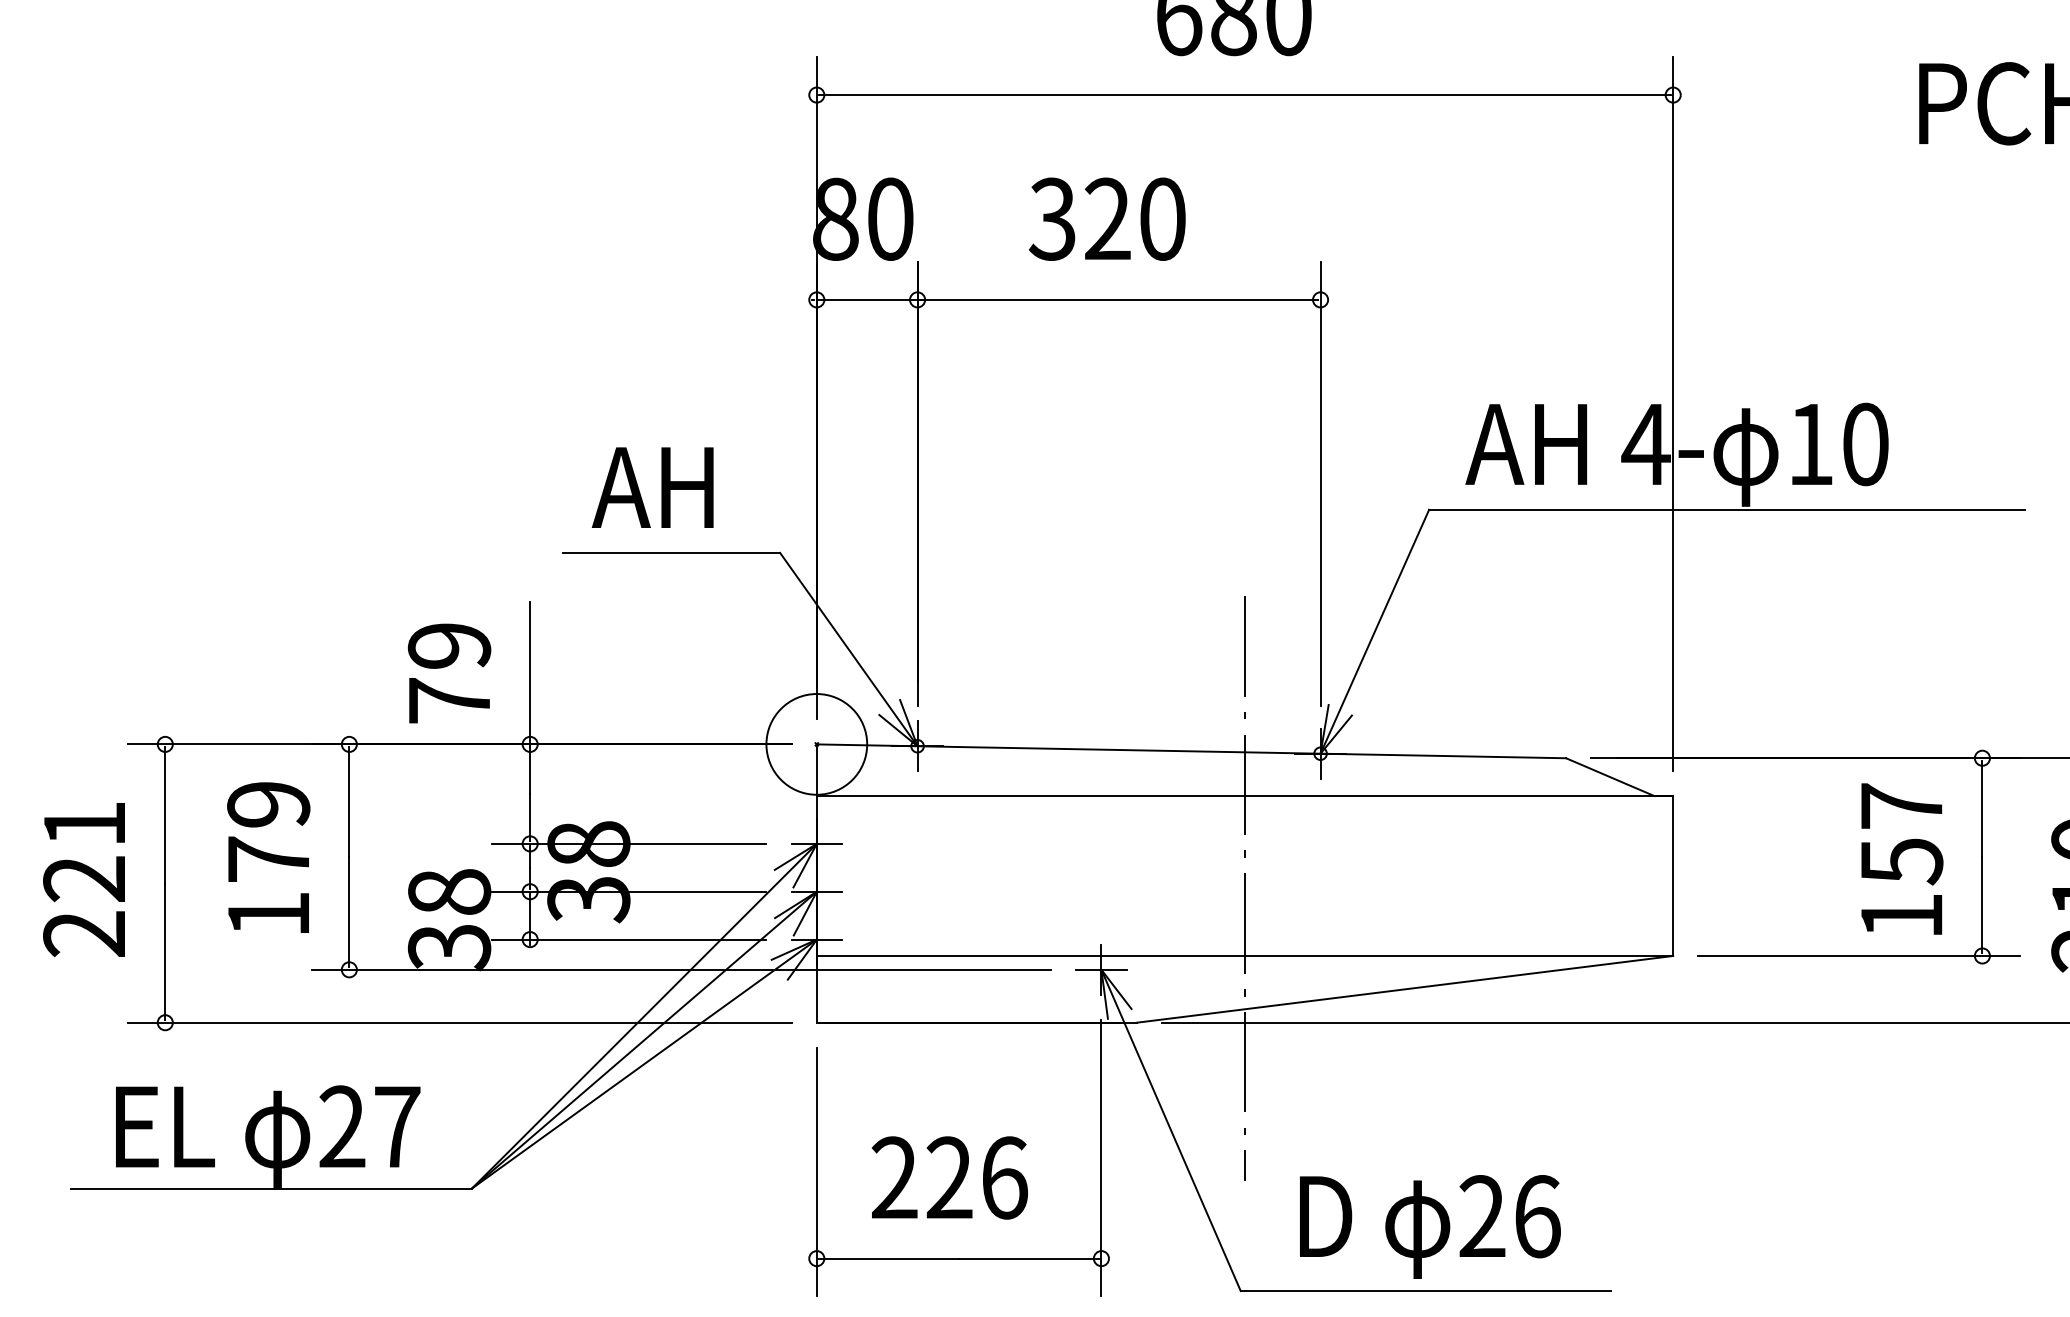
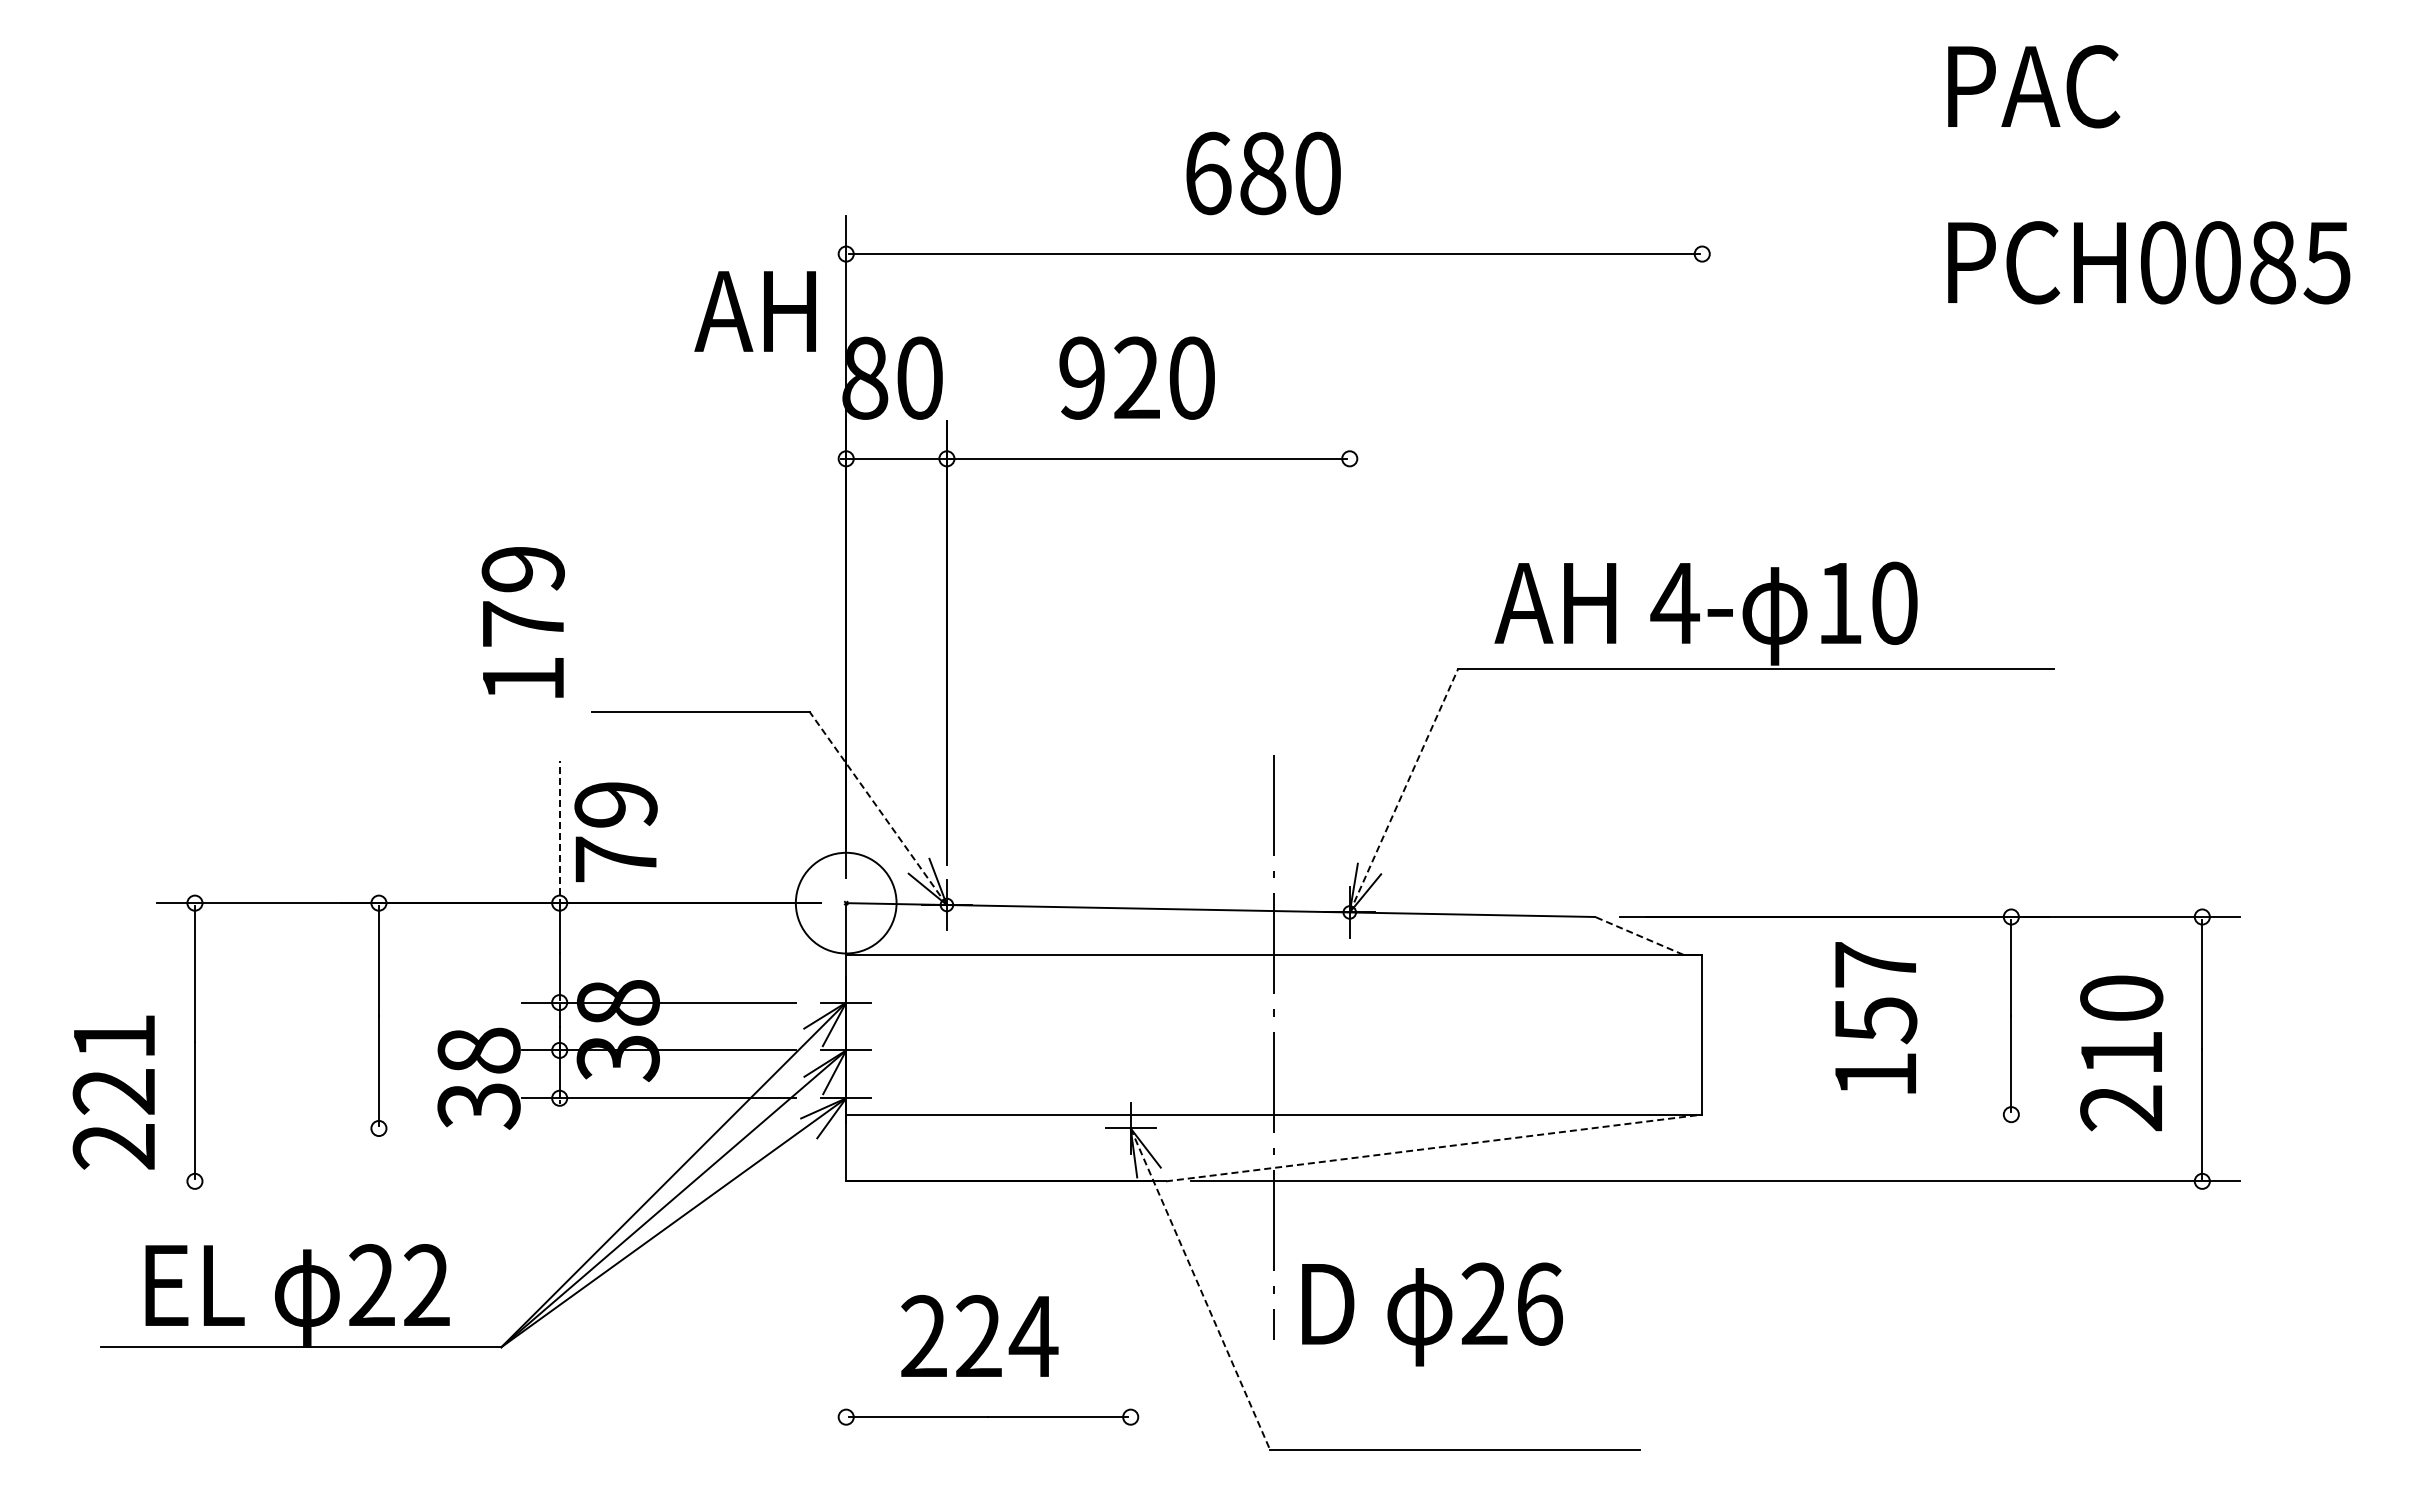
text: (1052, 218) -> (1081, 377), 320 -> 920
line: (1673, 413) -> (1702, 572), removed
line: (1320, 483) -> (1349, 642), removed
text: (652, 487) -> (754, 311), moved
line: (1375, 631) -> (1404, 790), solid -> dashed
line: (849, 649) -> (878, 808), solid -> dashed
text: (448, 673) -> (615, 832), moved
line: (529, 674) -> (559, 833), solid -> dashed
line: (1610, 776) -> (1639, 935), solid -> dashed
text: (267, 857) -> (522, 622), moved
text: (1902, 858) -> (1876, 1017), moved
text: (83, 879) -> (113, 1092), moved
line: (1859, 955) -> (1888, 1114), removed
line: (681, 969) -> (710, 1128), removed
line: (1405, 988) -> (1434, 1147), solid -> dashed
line: (459, 1022) -> (489, 1181), removed
text: (397, 1125) -> (427, 1284), 27 -> 22
line: (1171, 1130) -> (1200, 1289), solid -> dashed
line: (1101, 1157) -> (1130, 1316), removed
line: (817, 1171) -> (846, 1330), removed
text: (1004, 1177) -> (1033, 1336), 226 -> 224
text: (1430, 1226) -> (1432, 1314), moved

